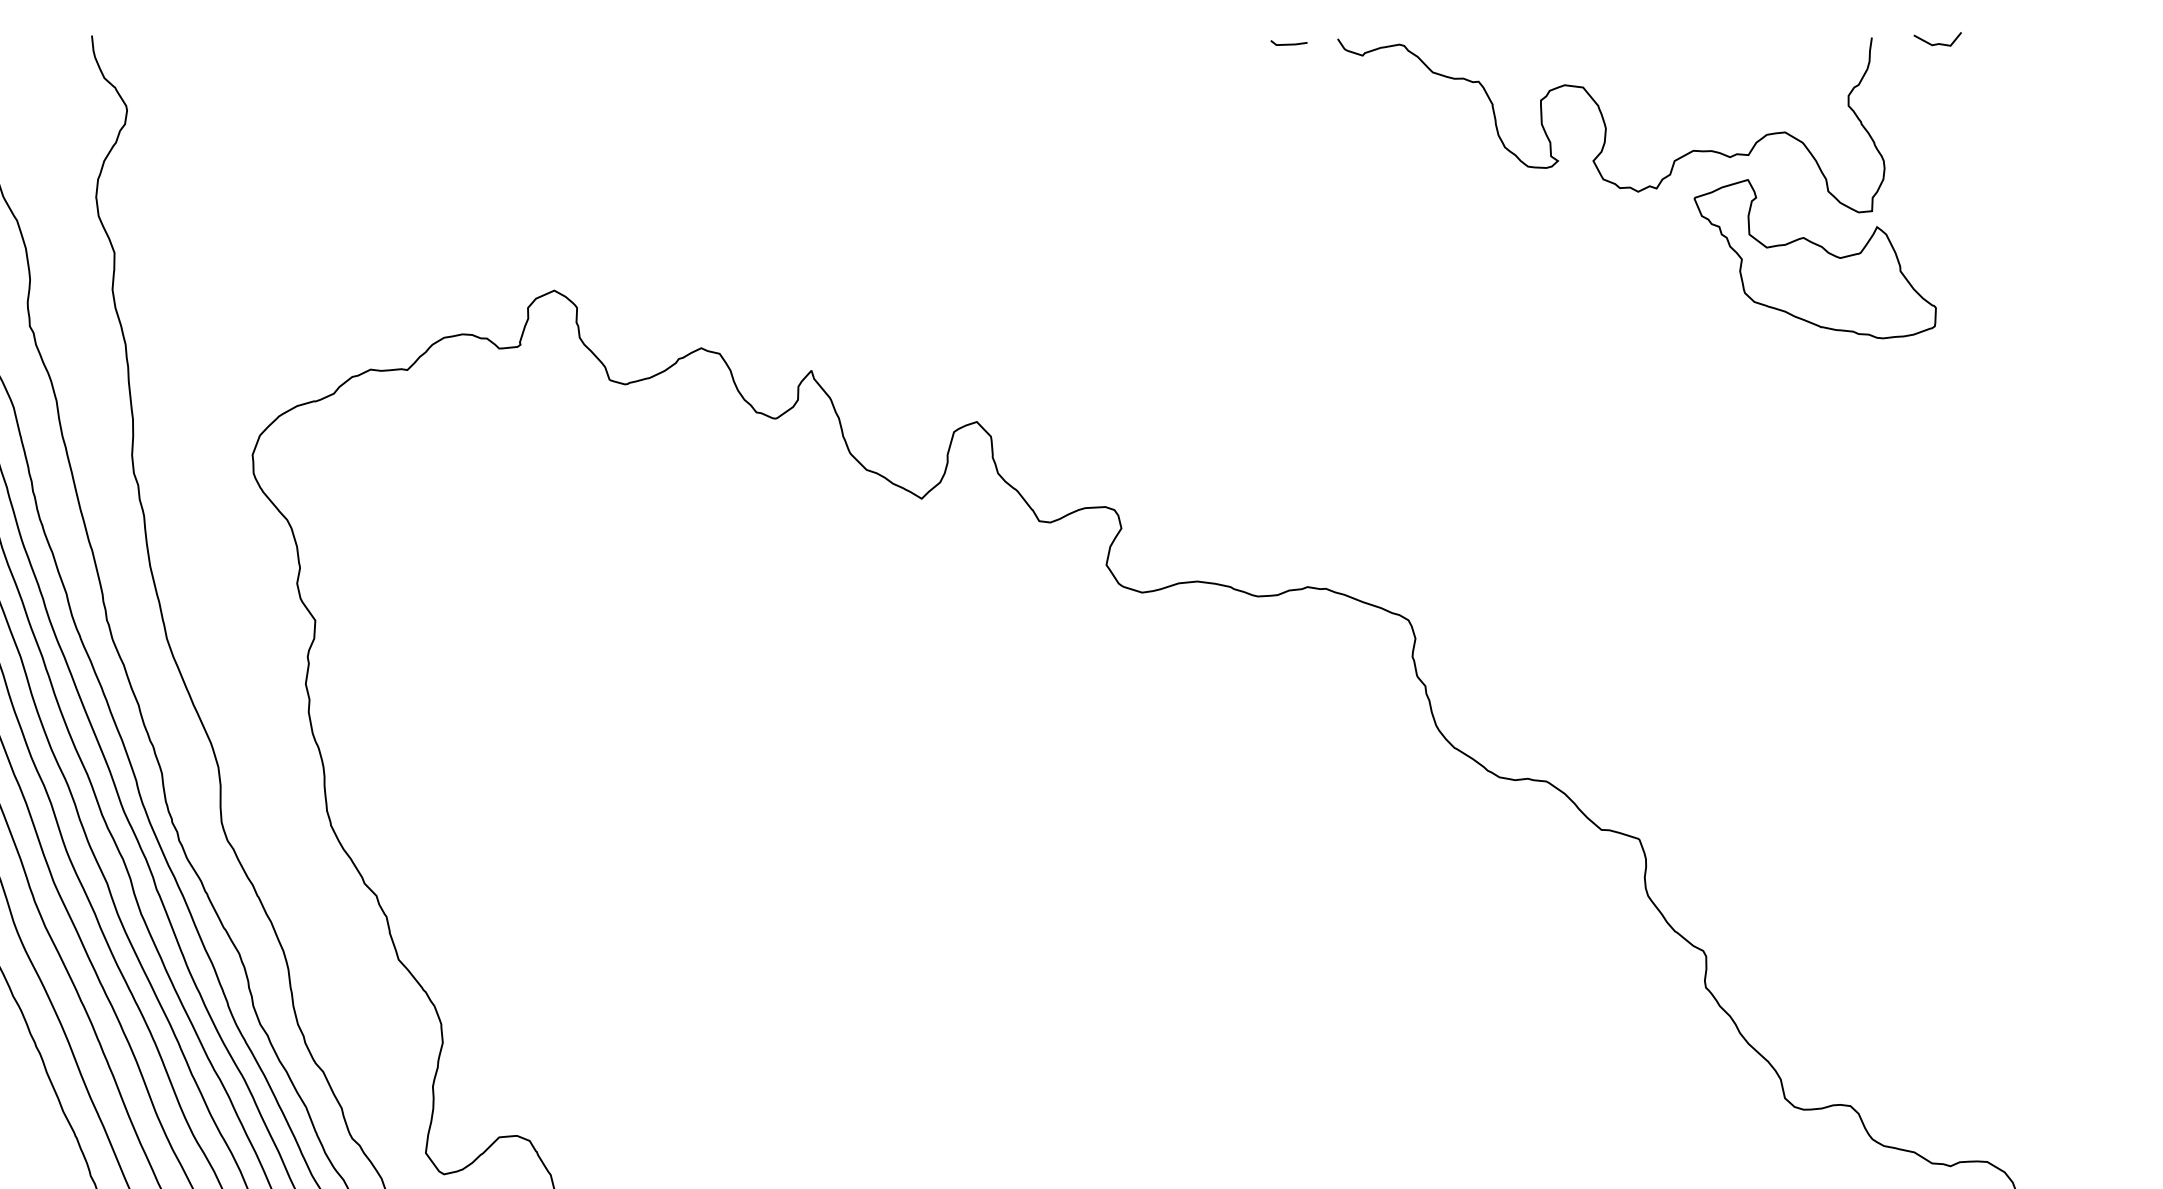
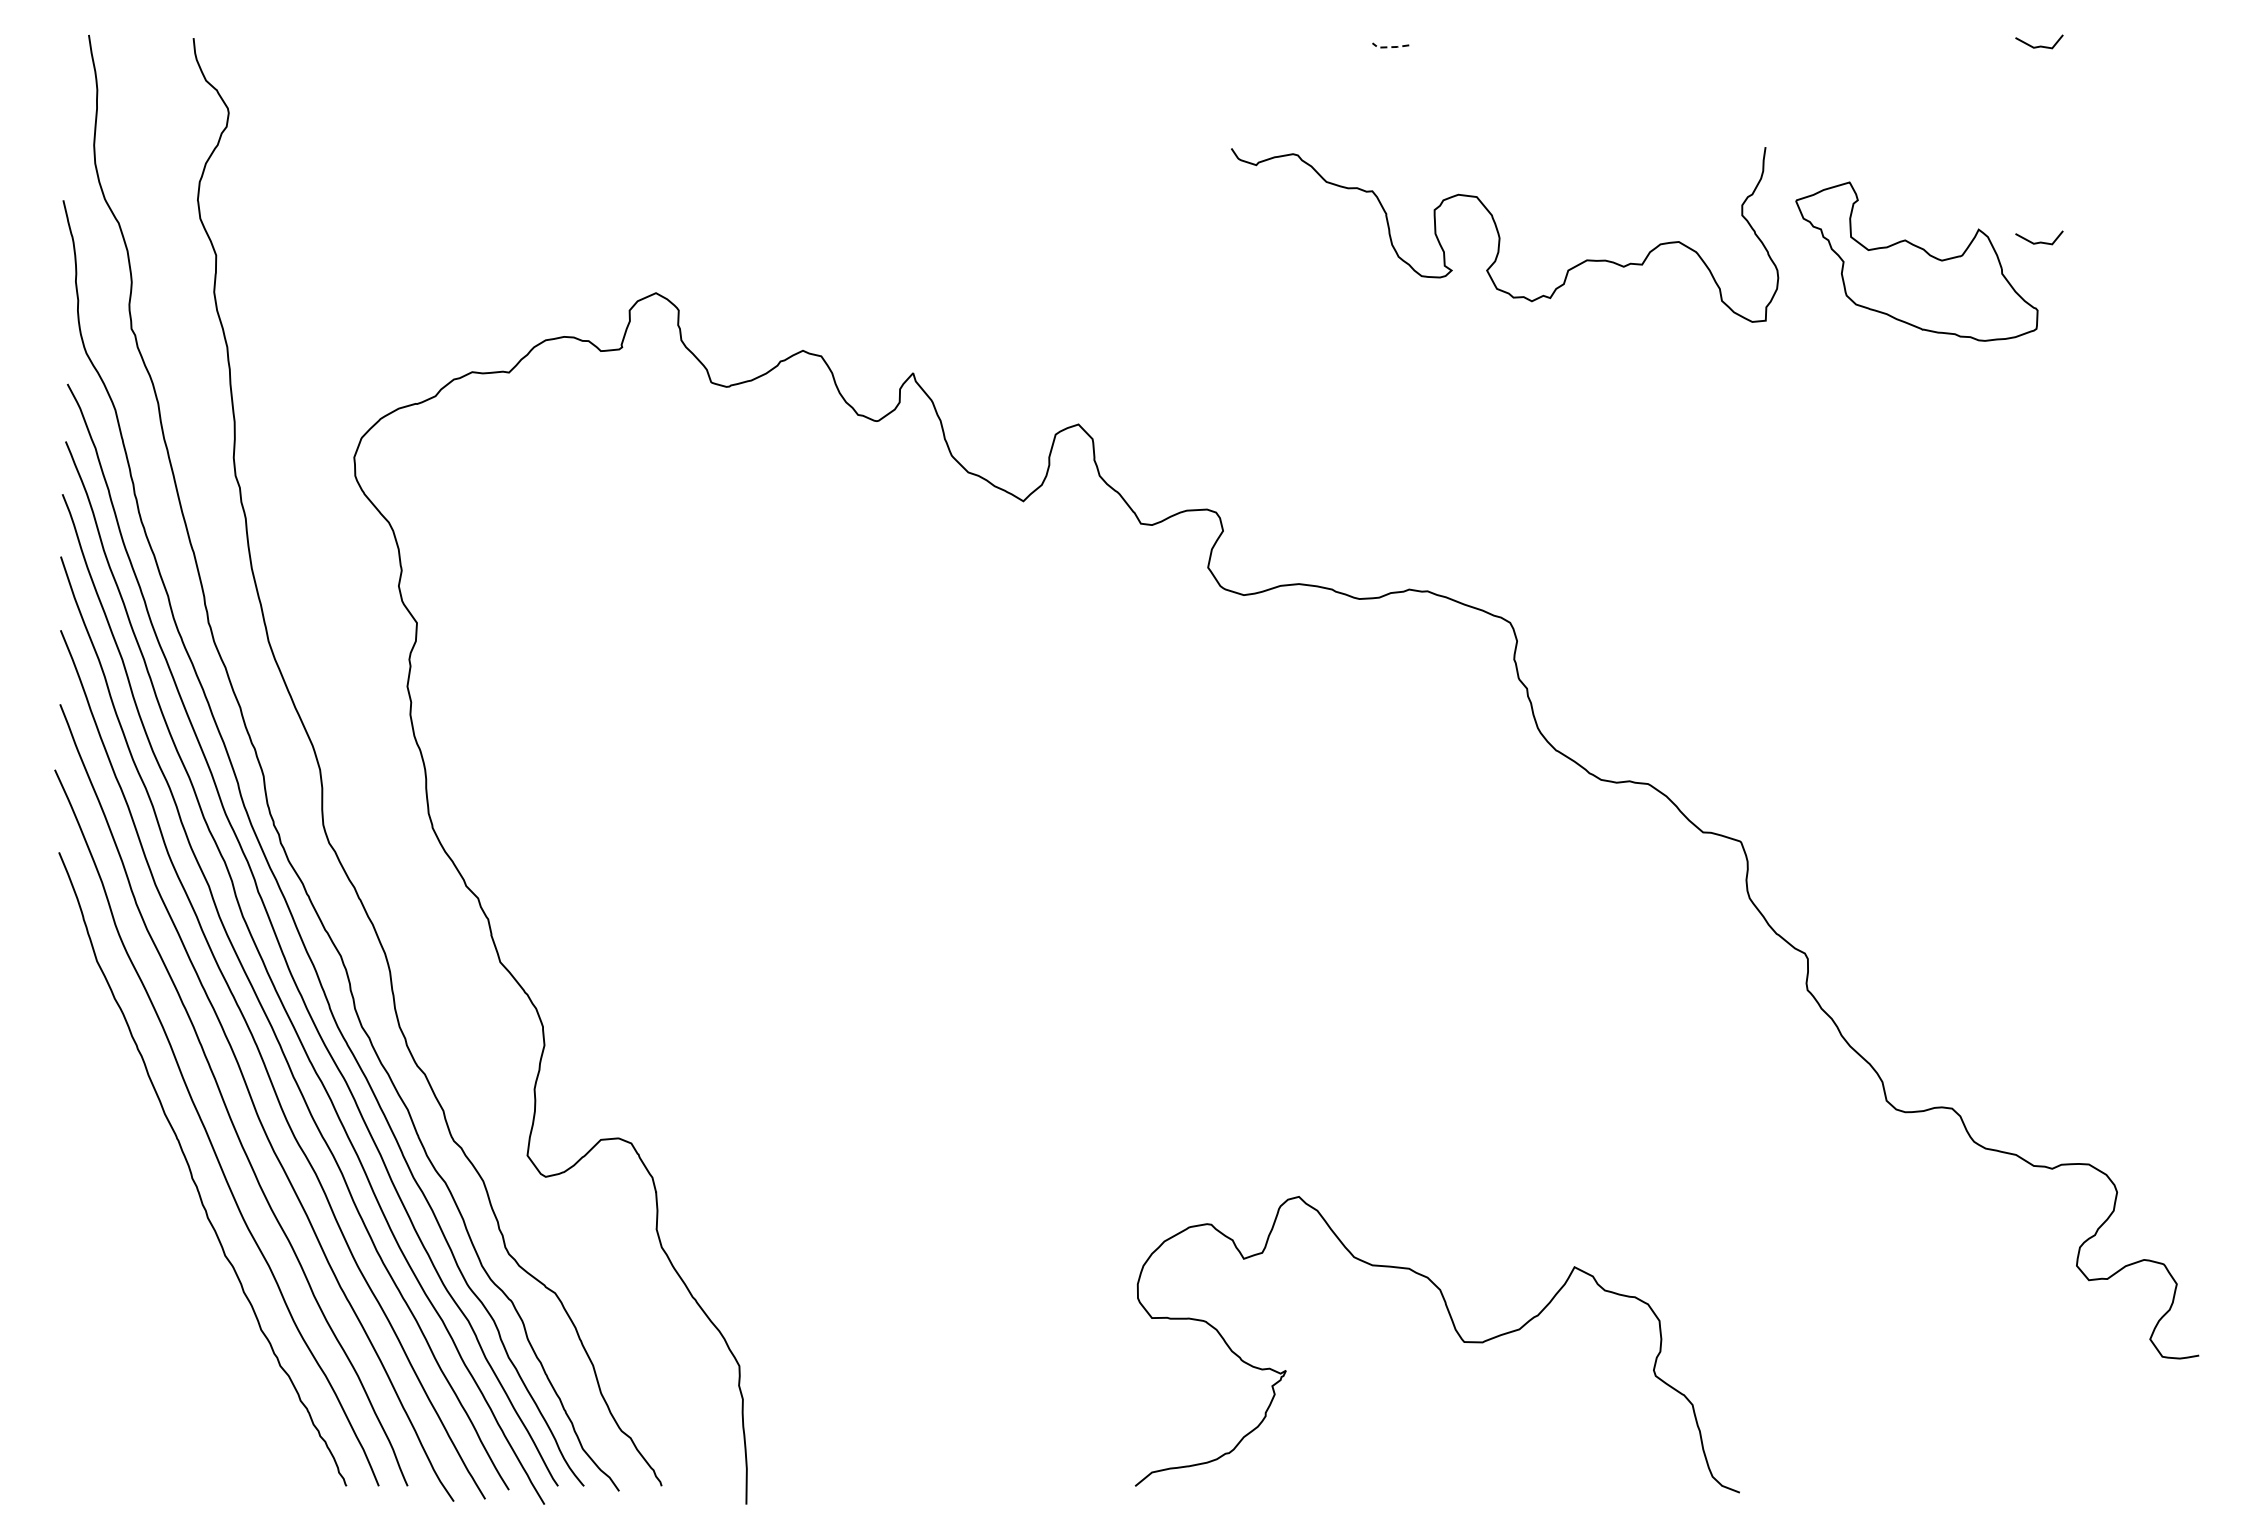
line: (1287, 44) -> (1389, 47), solid -> dashed
curve: (1606, 126) -> (1500, 236), moved
line: (1937, 238) -> (2039, 241), added

